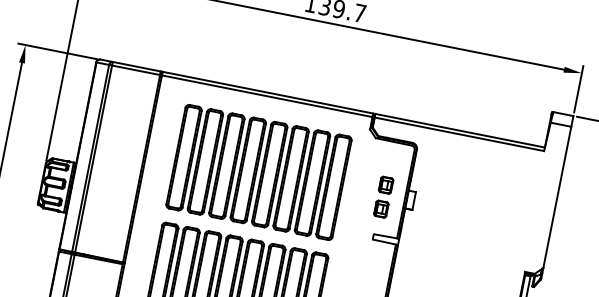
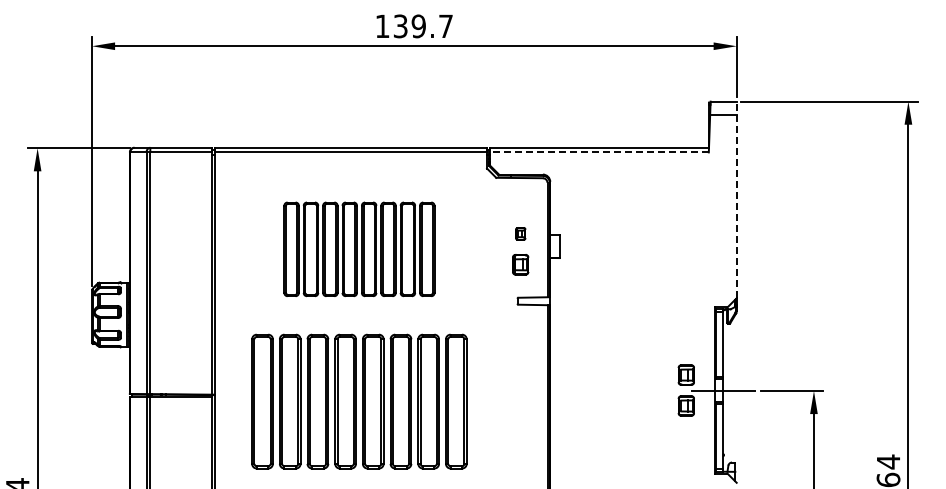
line: (459, 134) -> (599, 152), solid -> dashed
part: (259, 172) -> (359, 249), size x0.7
part: (386, 184) -> (520, 233), size x0.6
line: (558, 191) -> (736, 199), solid -> dashed

